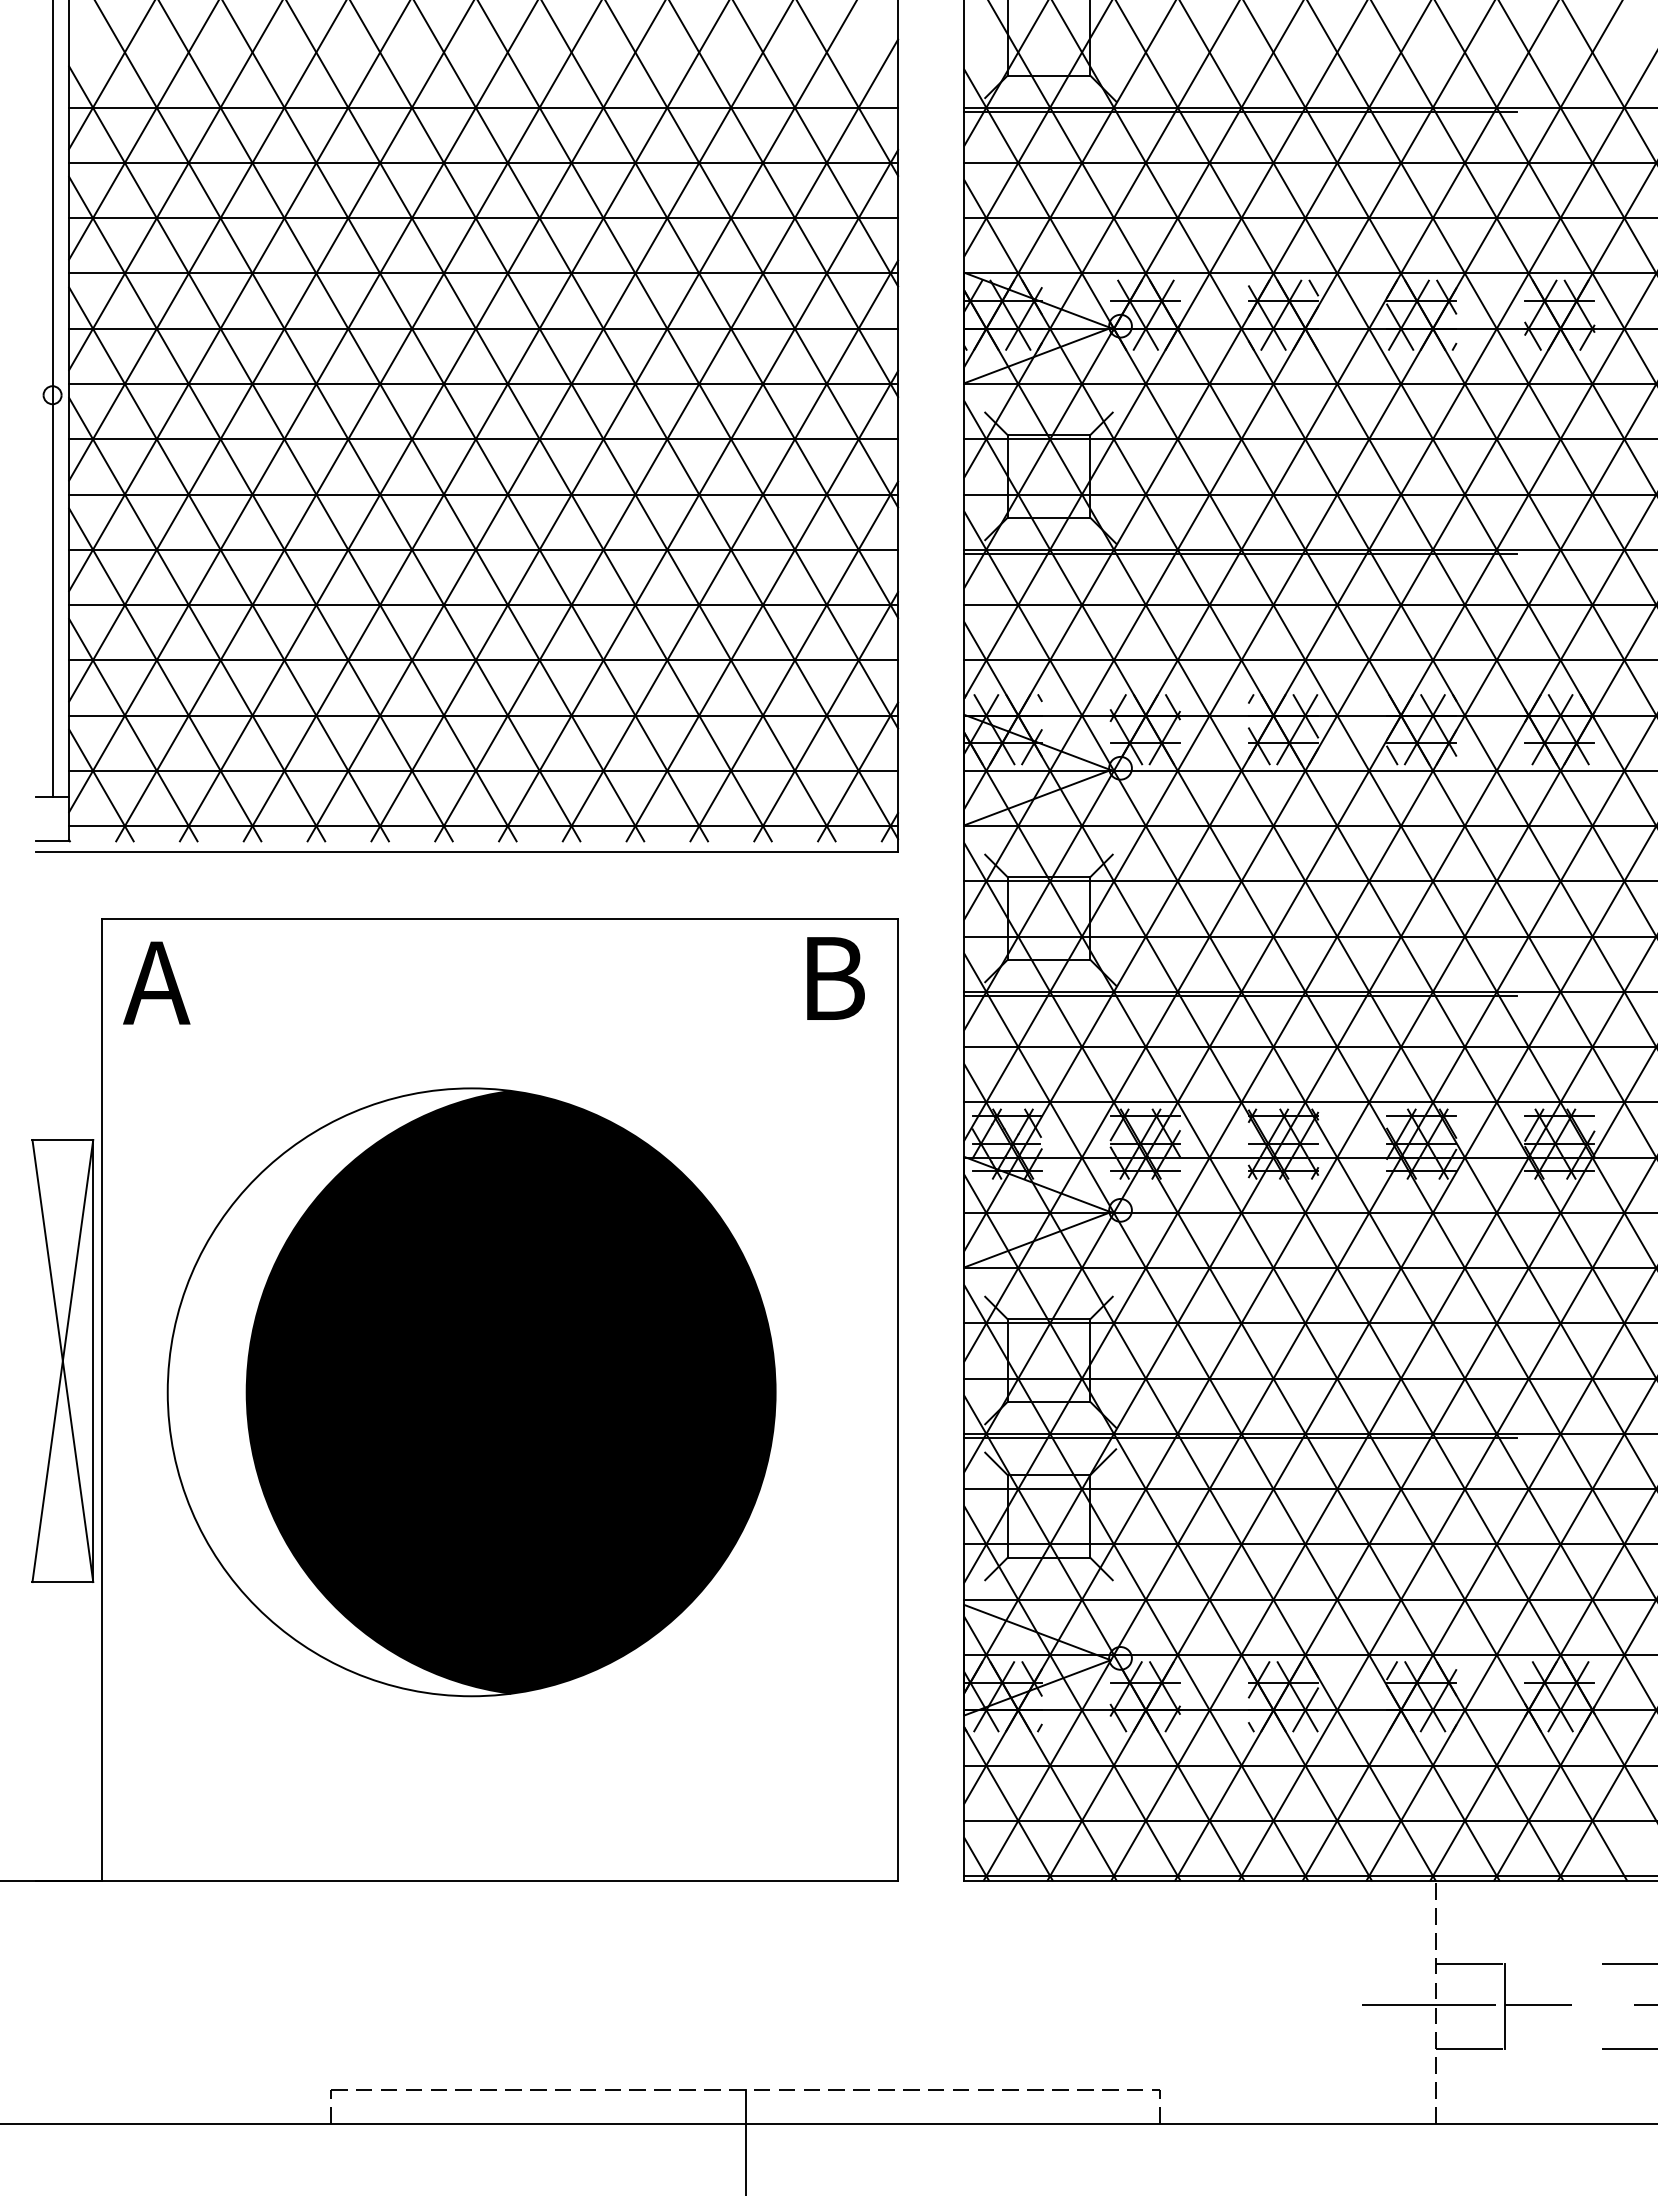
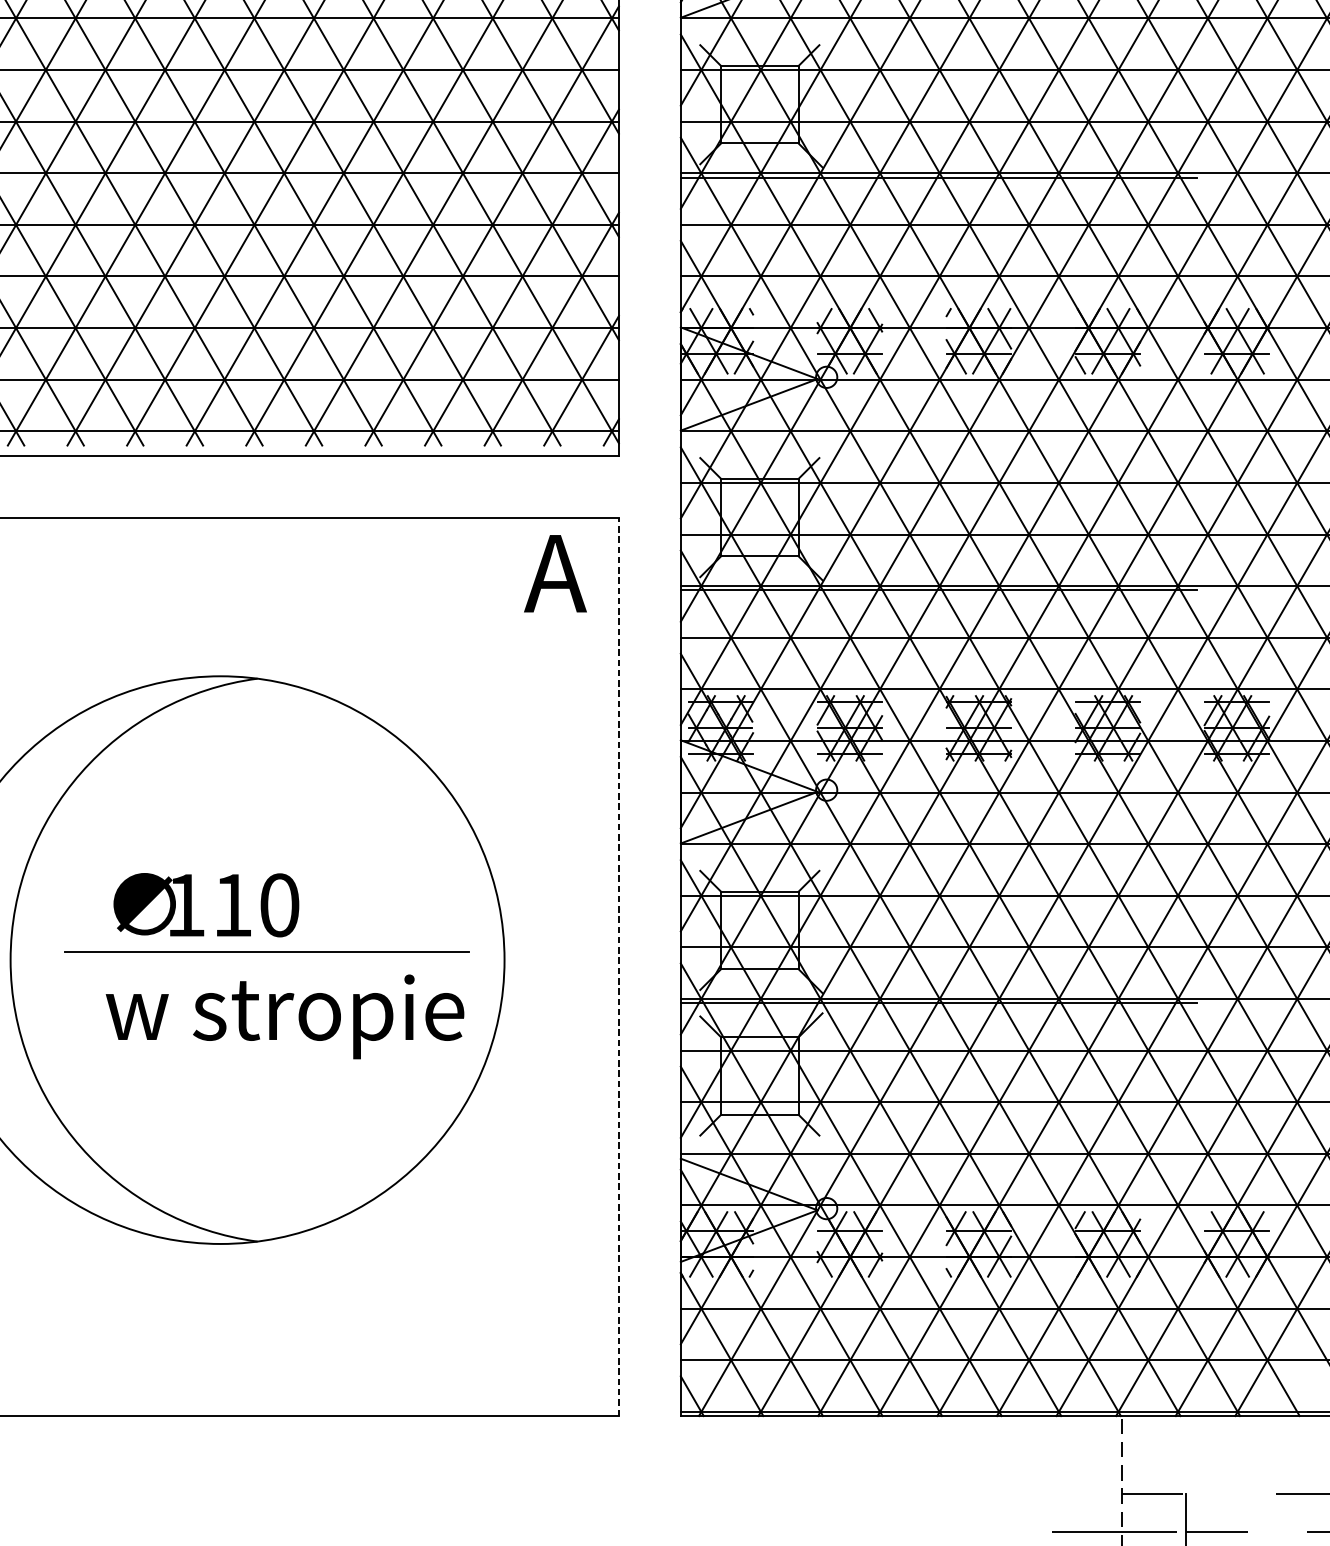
text: (830, 978) -> (555, 573), B -> A
fill: (510, 1392) -> (256, 960), removed
line: (898, 1399) -> (619, 966), solid -> dashed

